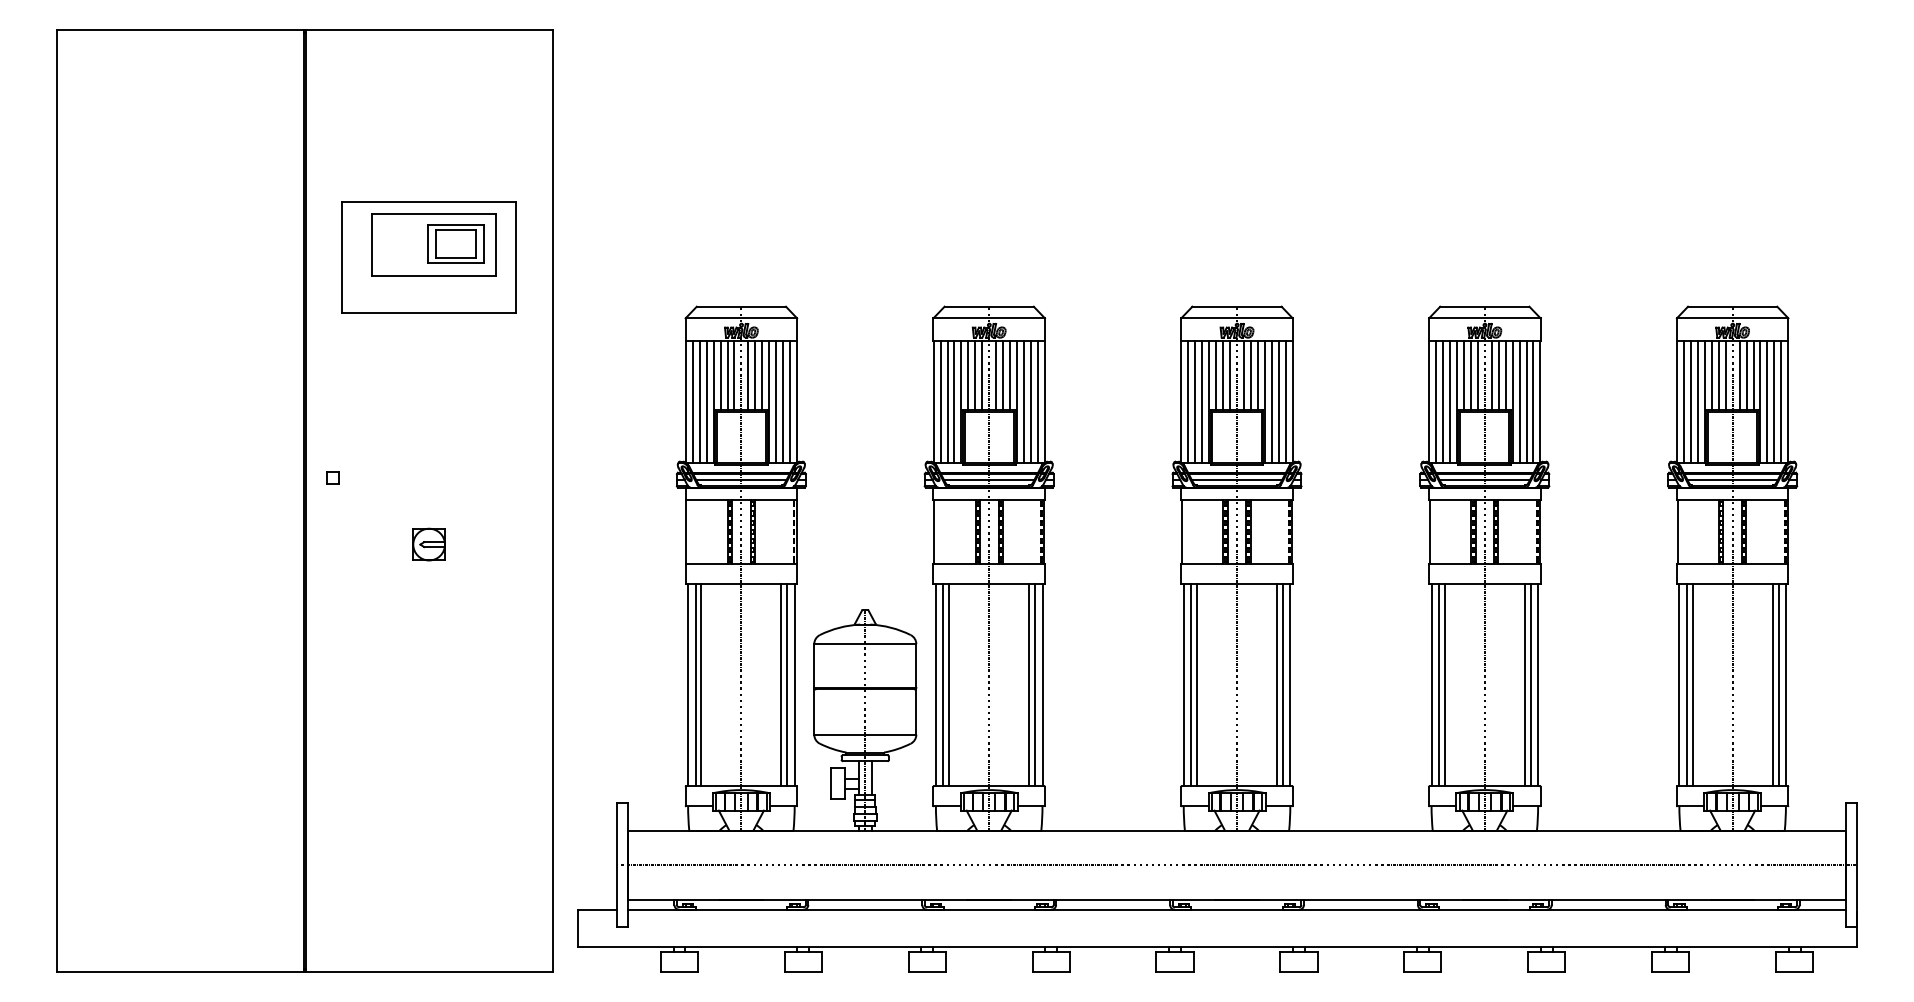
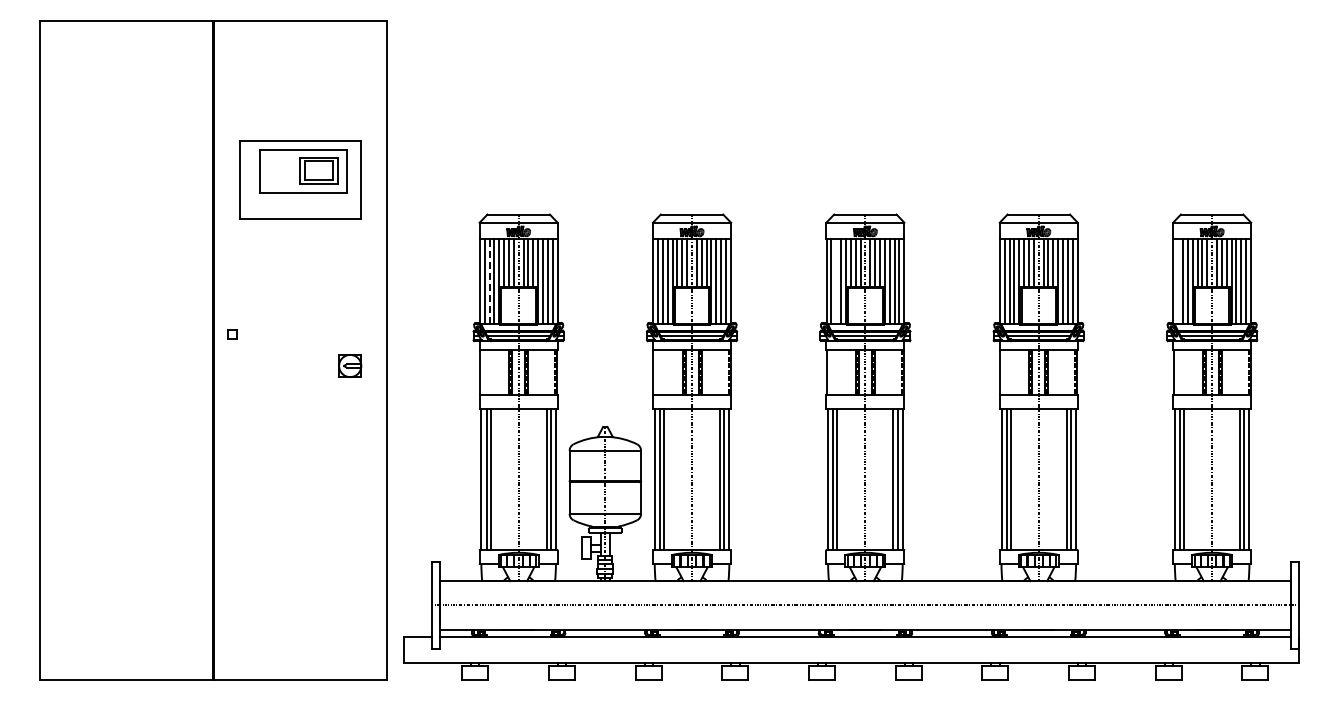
line: (699, 402) -> (489, 281), solid -> dashed
line: (1195, 402) -> (836, 281), removed
line: (1684, 402) -> (1178, 281), removed
part: (429, 543) -> (350, 365), moved

